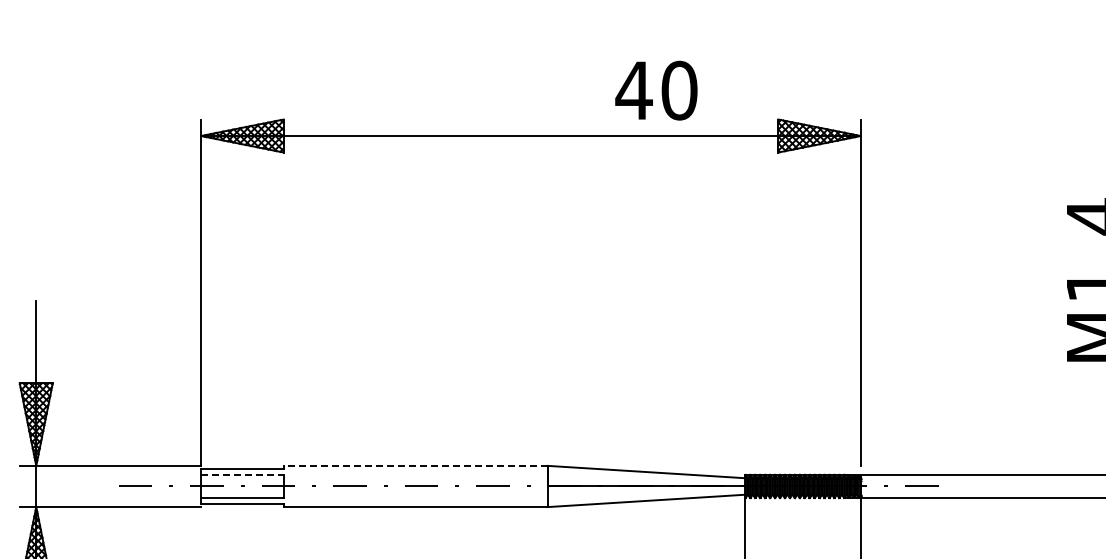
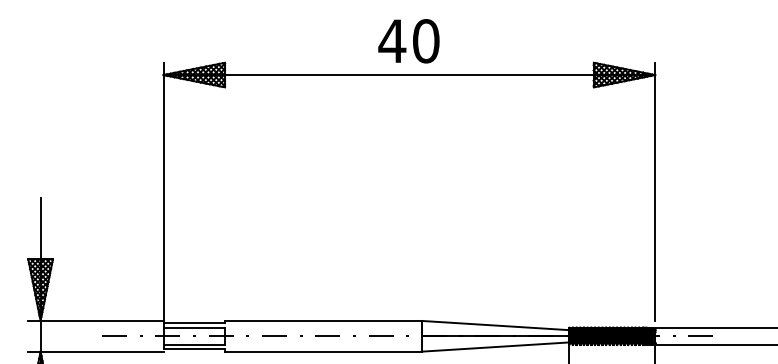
text: (656, 90) -> (409, 41), moved
line: (415, 465) -> (323, 320), dashed -> solid
line: (242, 475) -> (194, 328), dashed -> solid

